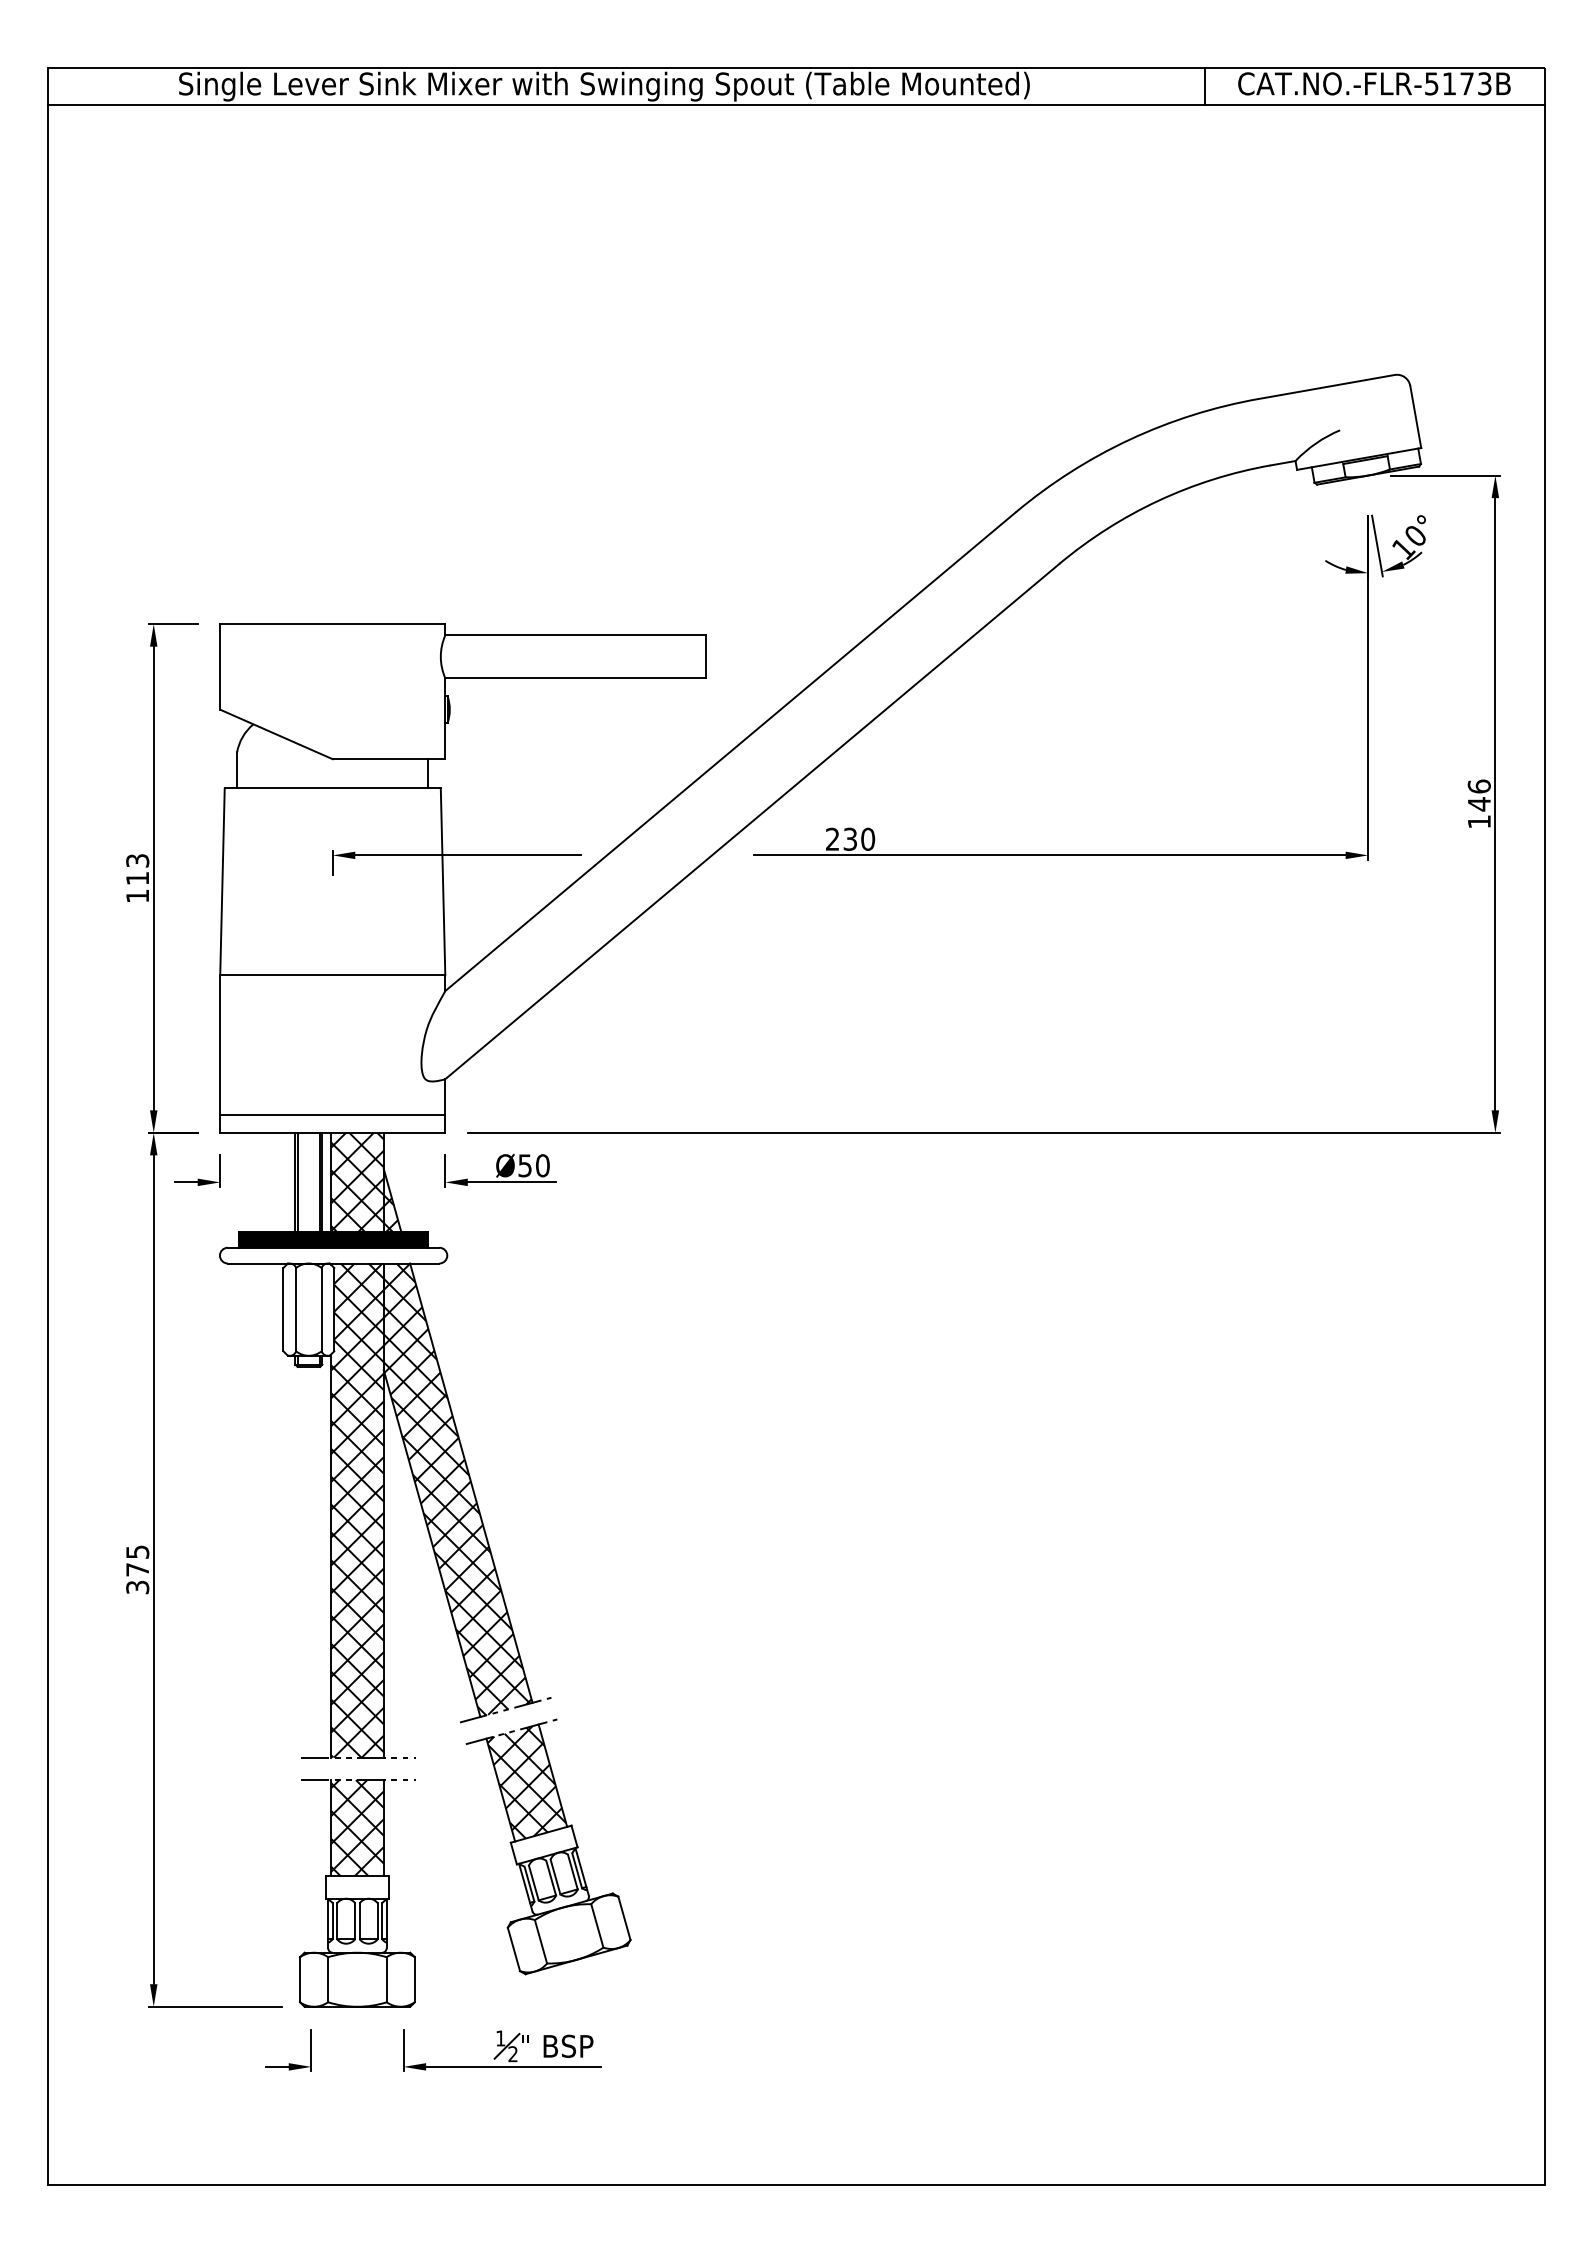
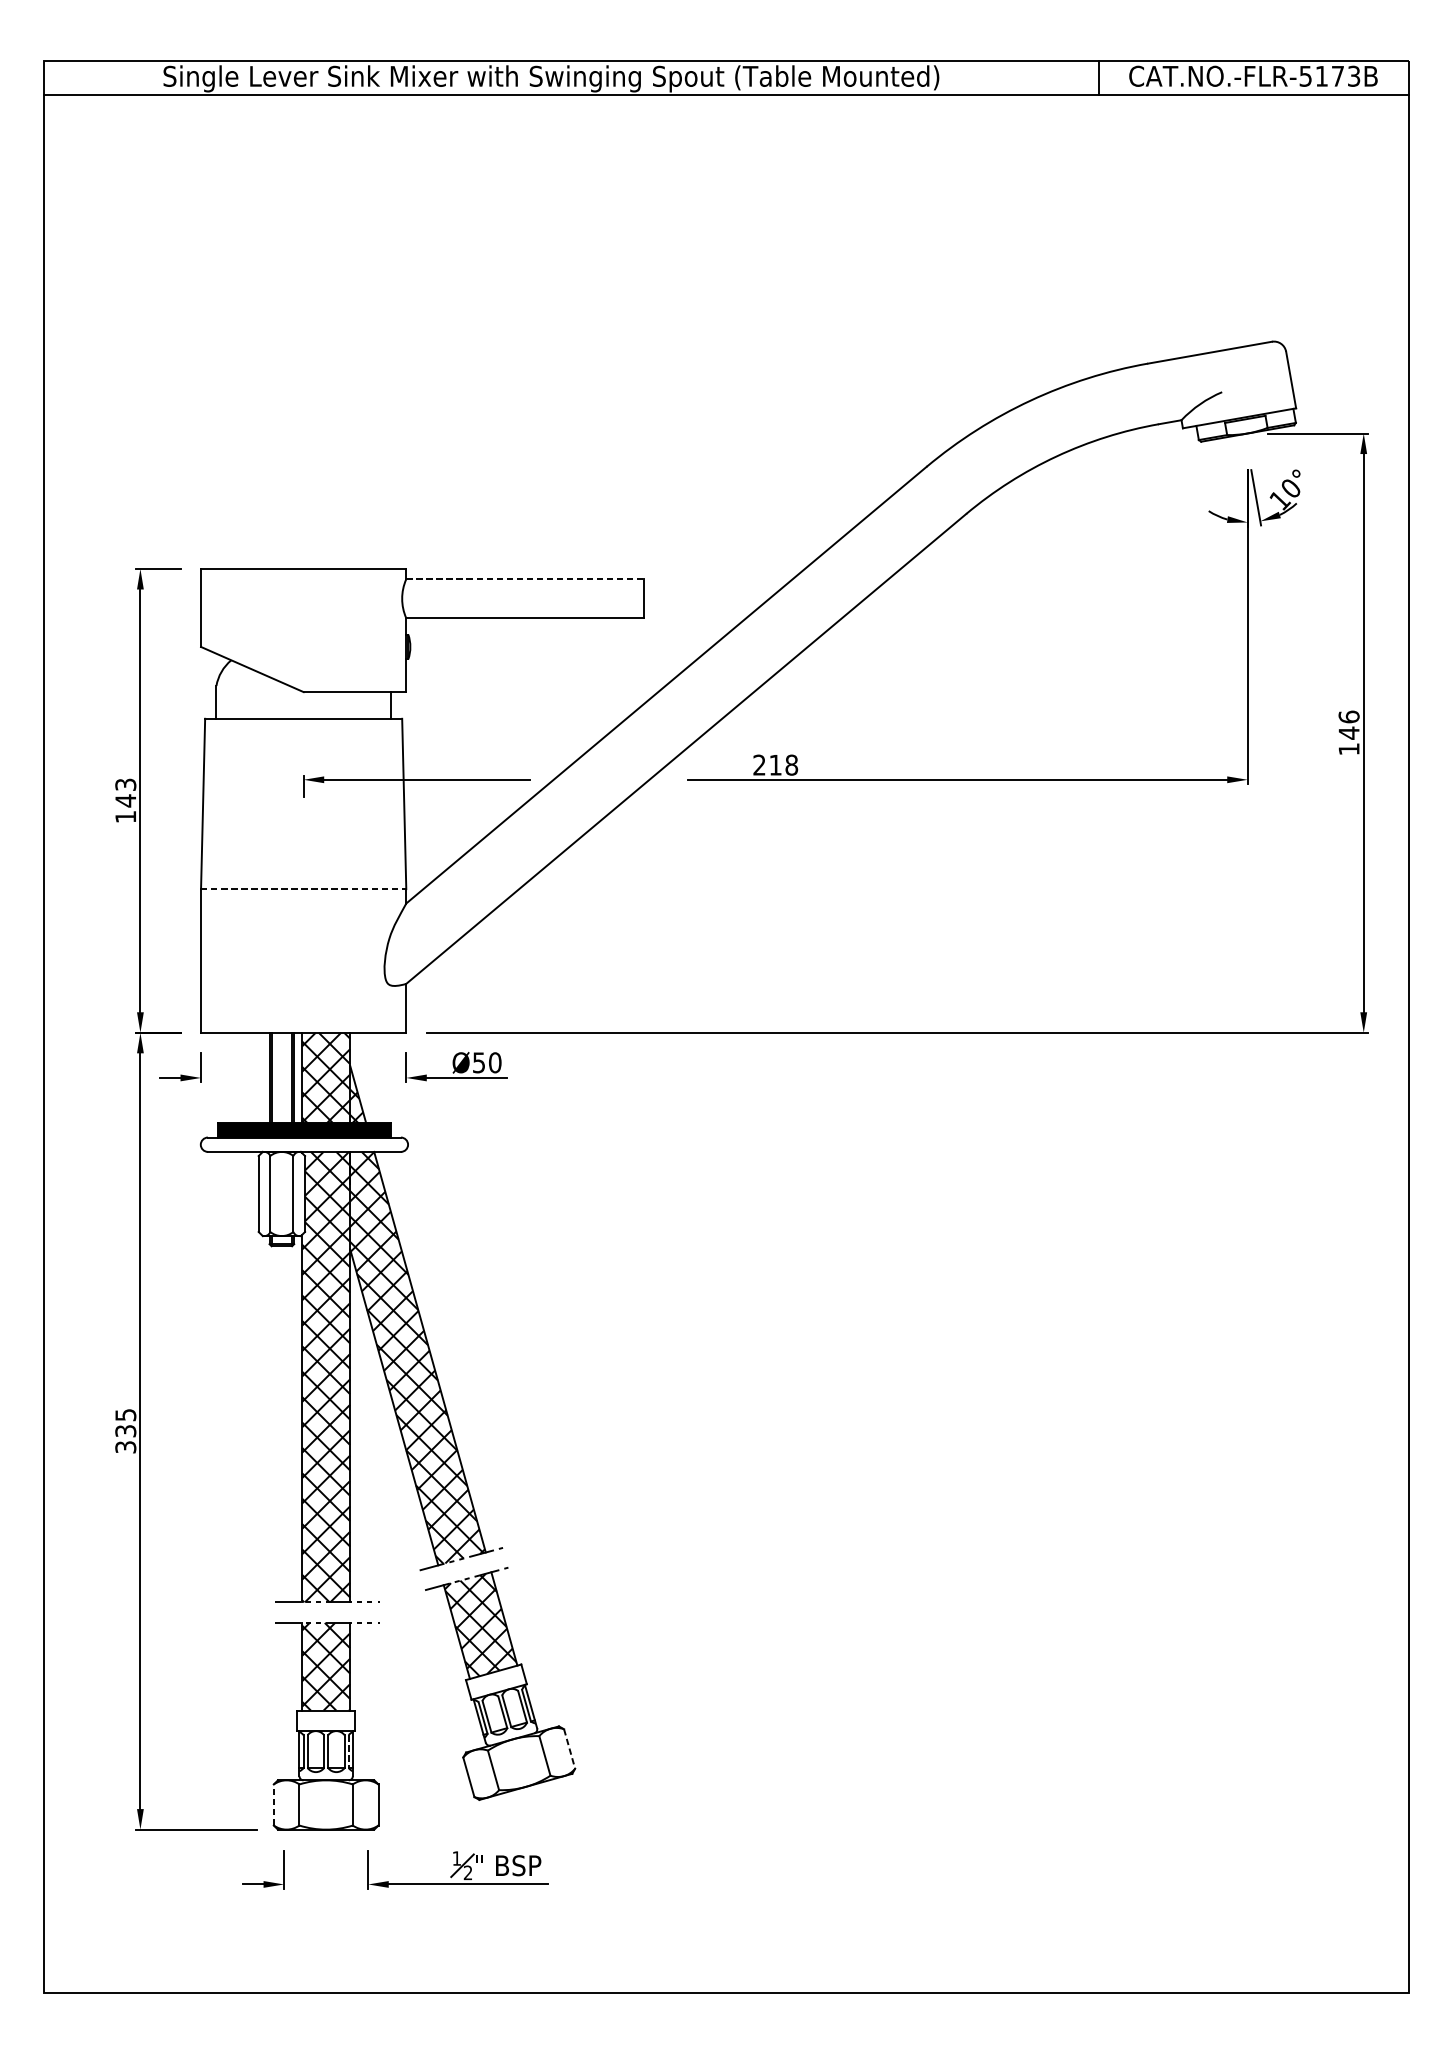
line: (575, 635) -> (524, 579), solid -> dashed
text: (859, 838) -> (783, 764), 230 -> 218
text: (137, 878) -> (125, 800), 113 -> 143
line: (332, 975) -> (303, 889), solid -> dashed
line: (332, 1114) -> (303, 1016), removed
text: (137, 1569) -> (125, 1430), 375 -> 335
line: (624, 1918) -> (569, 1749), solid -> dashed
line: (382, 1921) -> (349, 1751), solid -> dashed
line: (300, 1979) -> (274, 1804), solid -> dashed

